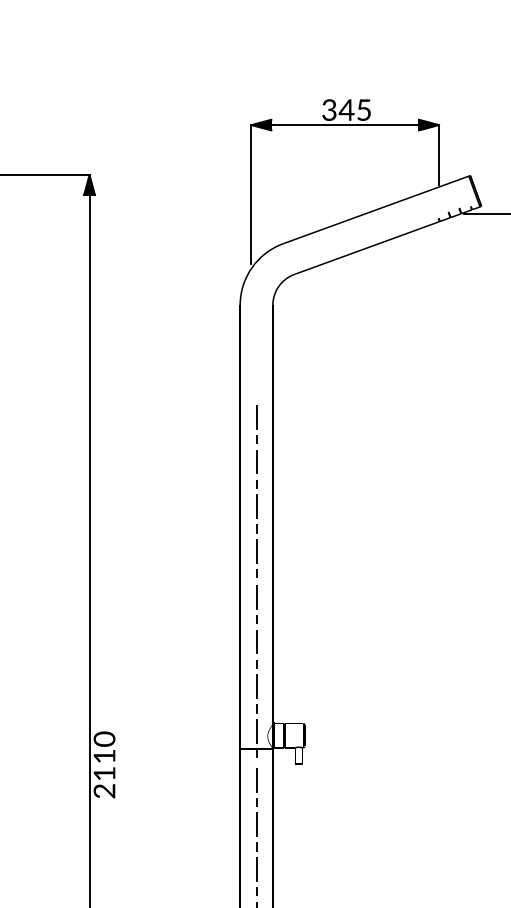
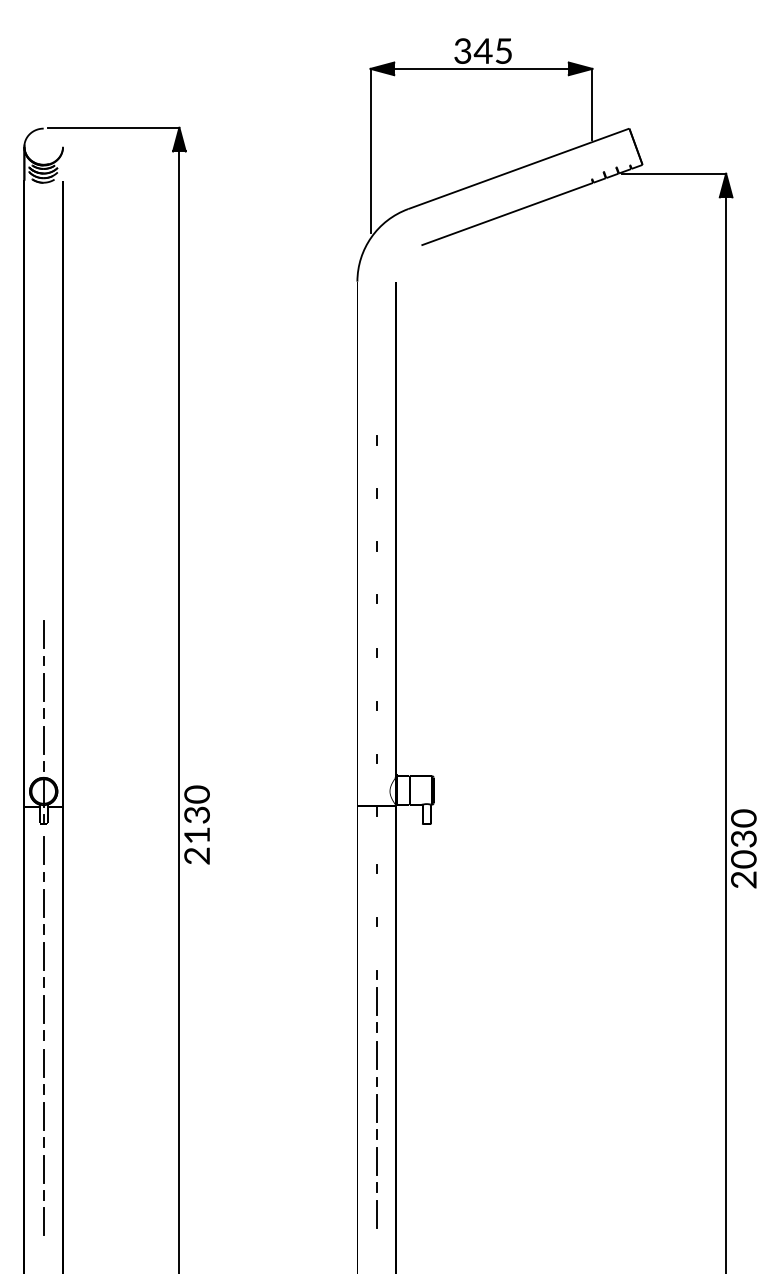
fill: (473, 190) -> (633, 146), removed
fill: (283, 288) -> (408, 262), removed
line: (256, 416) -> (376, 413), removed
line: (256, 461) -> (376, 466), removed
line: (256, 506) -> (376, 519), removed
line: (256, 551) -> (376, 572), removed
line: (256, 596) -> (376, 626), removed
line: (256, 641) -> (376, 679), removed
line: (256, 686) -> (376, 732), removed
line: (256, 730) -> (376, 784), removed
text: (104, 756) -> (196, 814), 2110 -> 2130
line: (256, 779) -> (376, 842), removed
line: (256, 824) -> (376, 895), removed
line: (256, 869) -> (376, 948), removed

